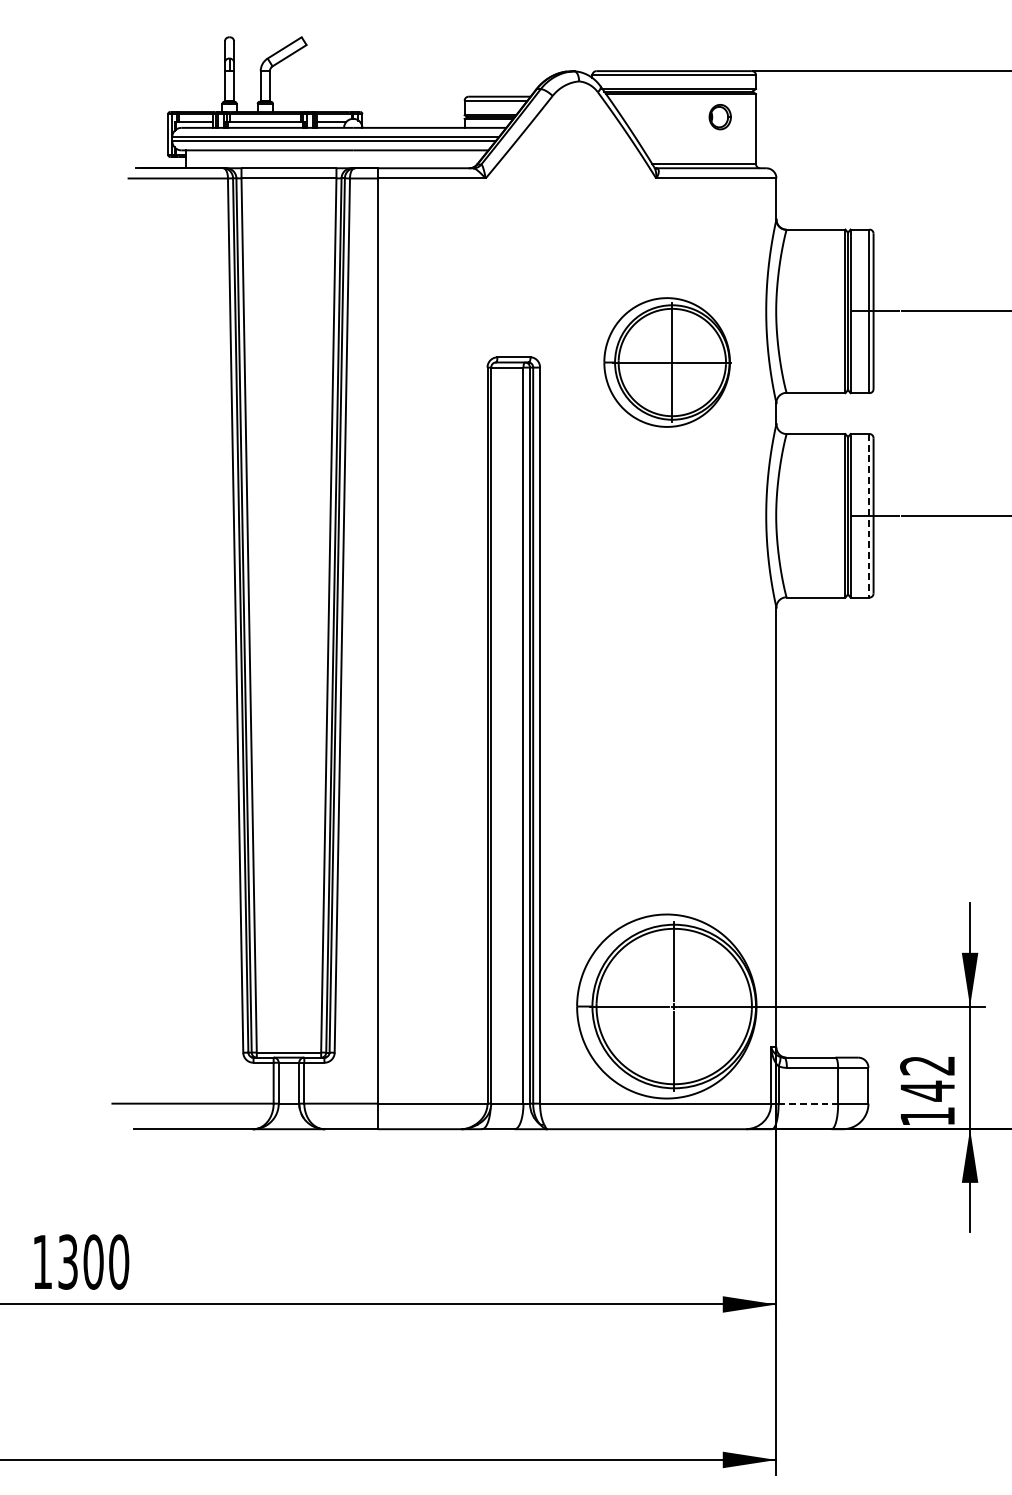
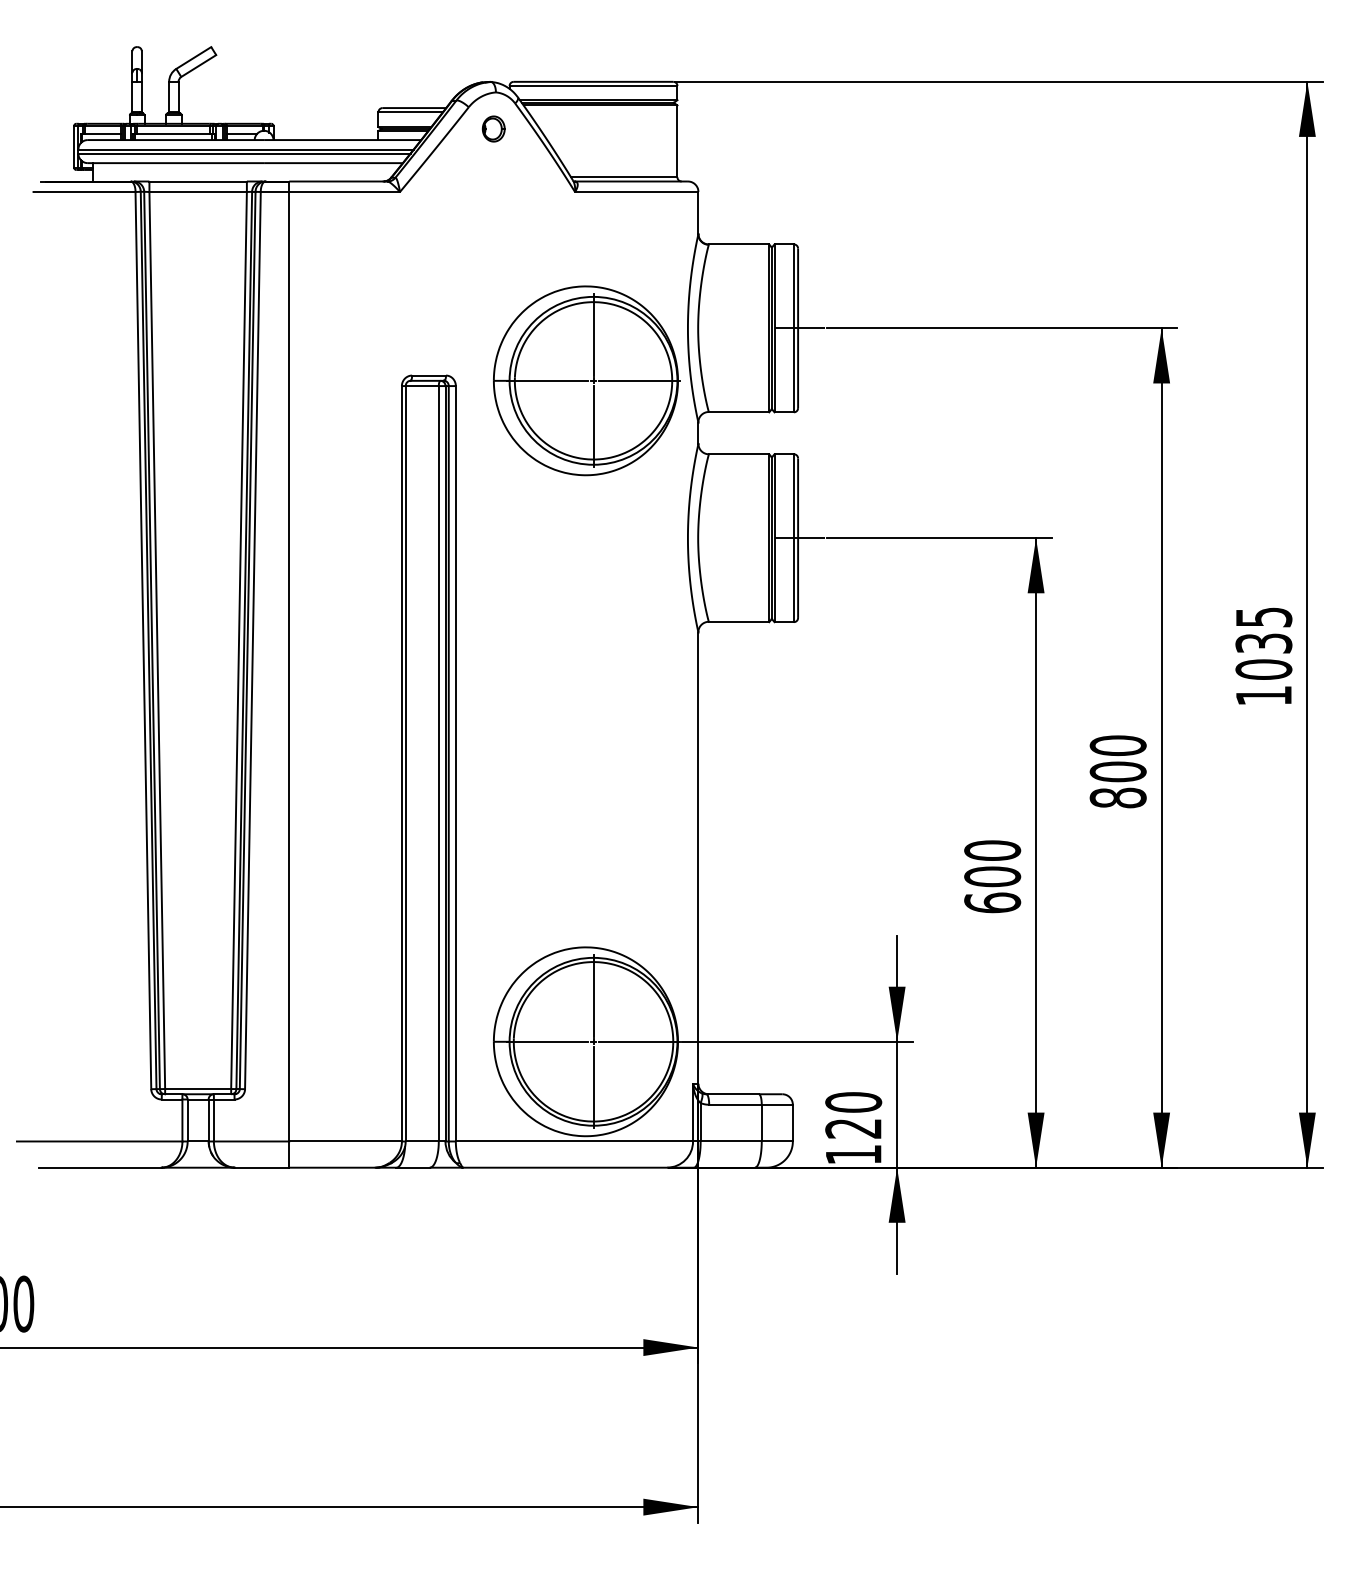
part: (719, 116) -> (493, 128), moved
part: (667, 362) -> (586, 380), size x1.43
line: (869, 516) -> (793, 538), dashed -> solid
text: (927, 1078) -> (853, 1115), 142 -> 120
line: (808, 1103) -> (731, 1141), dashed -> solid

